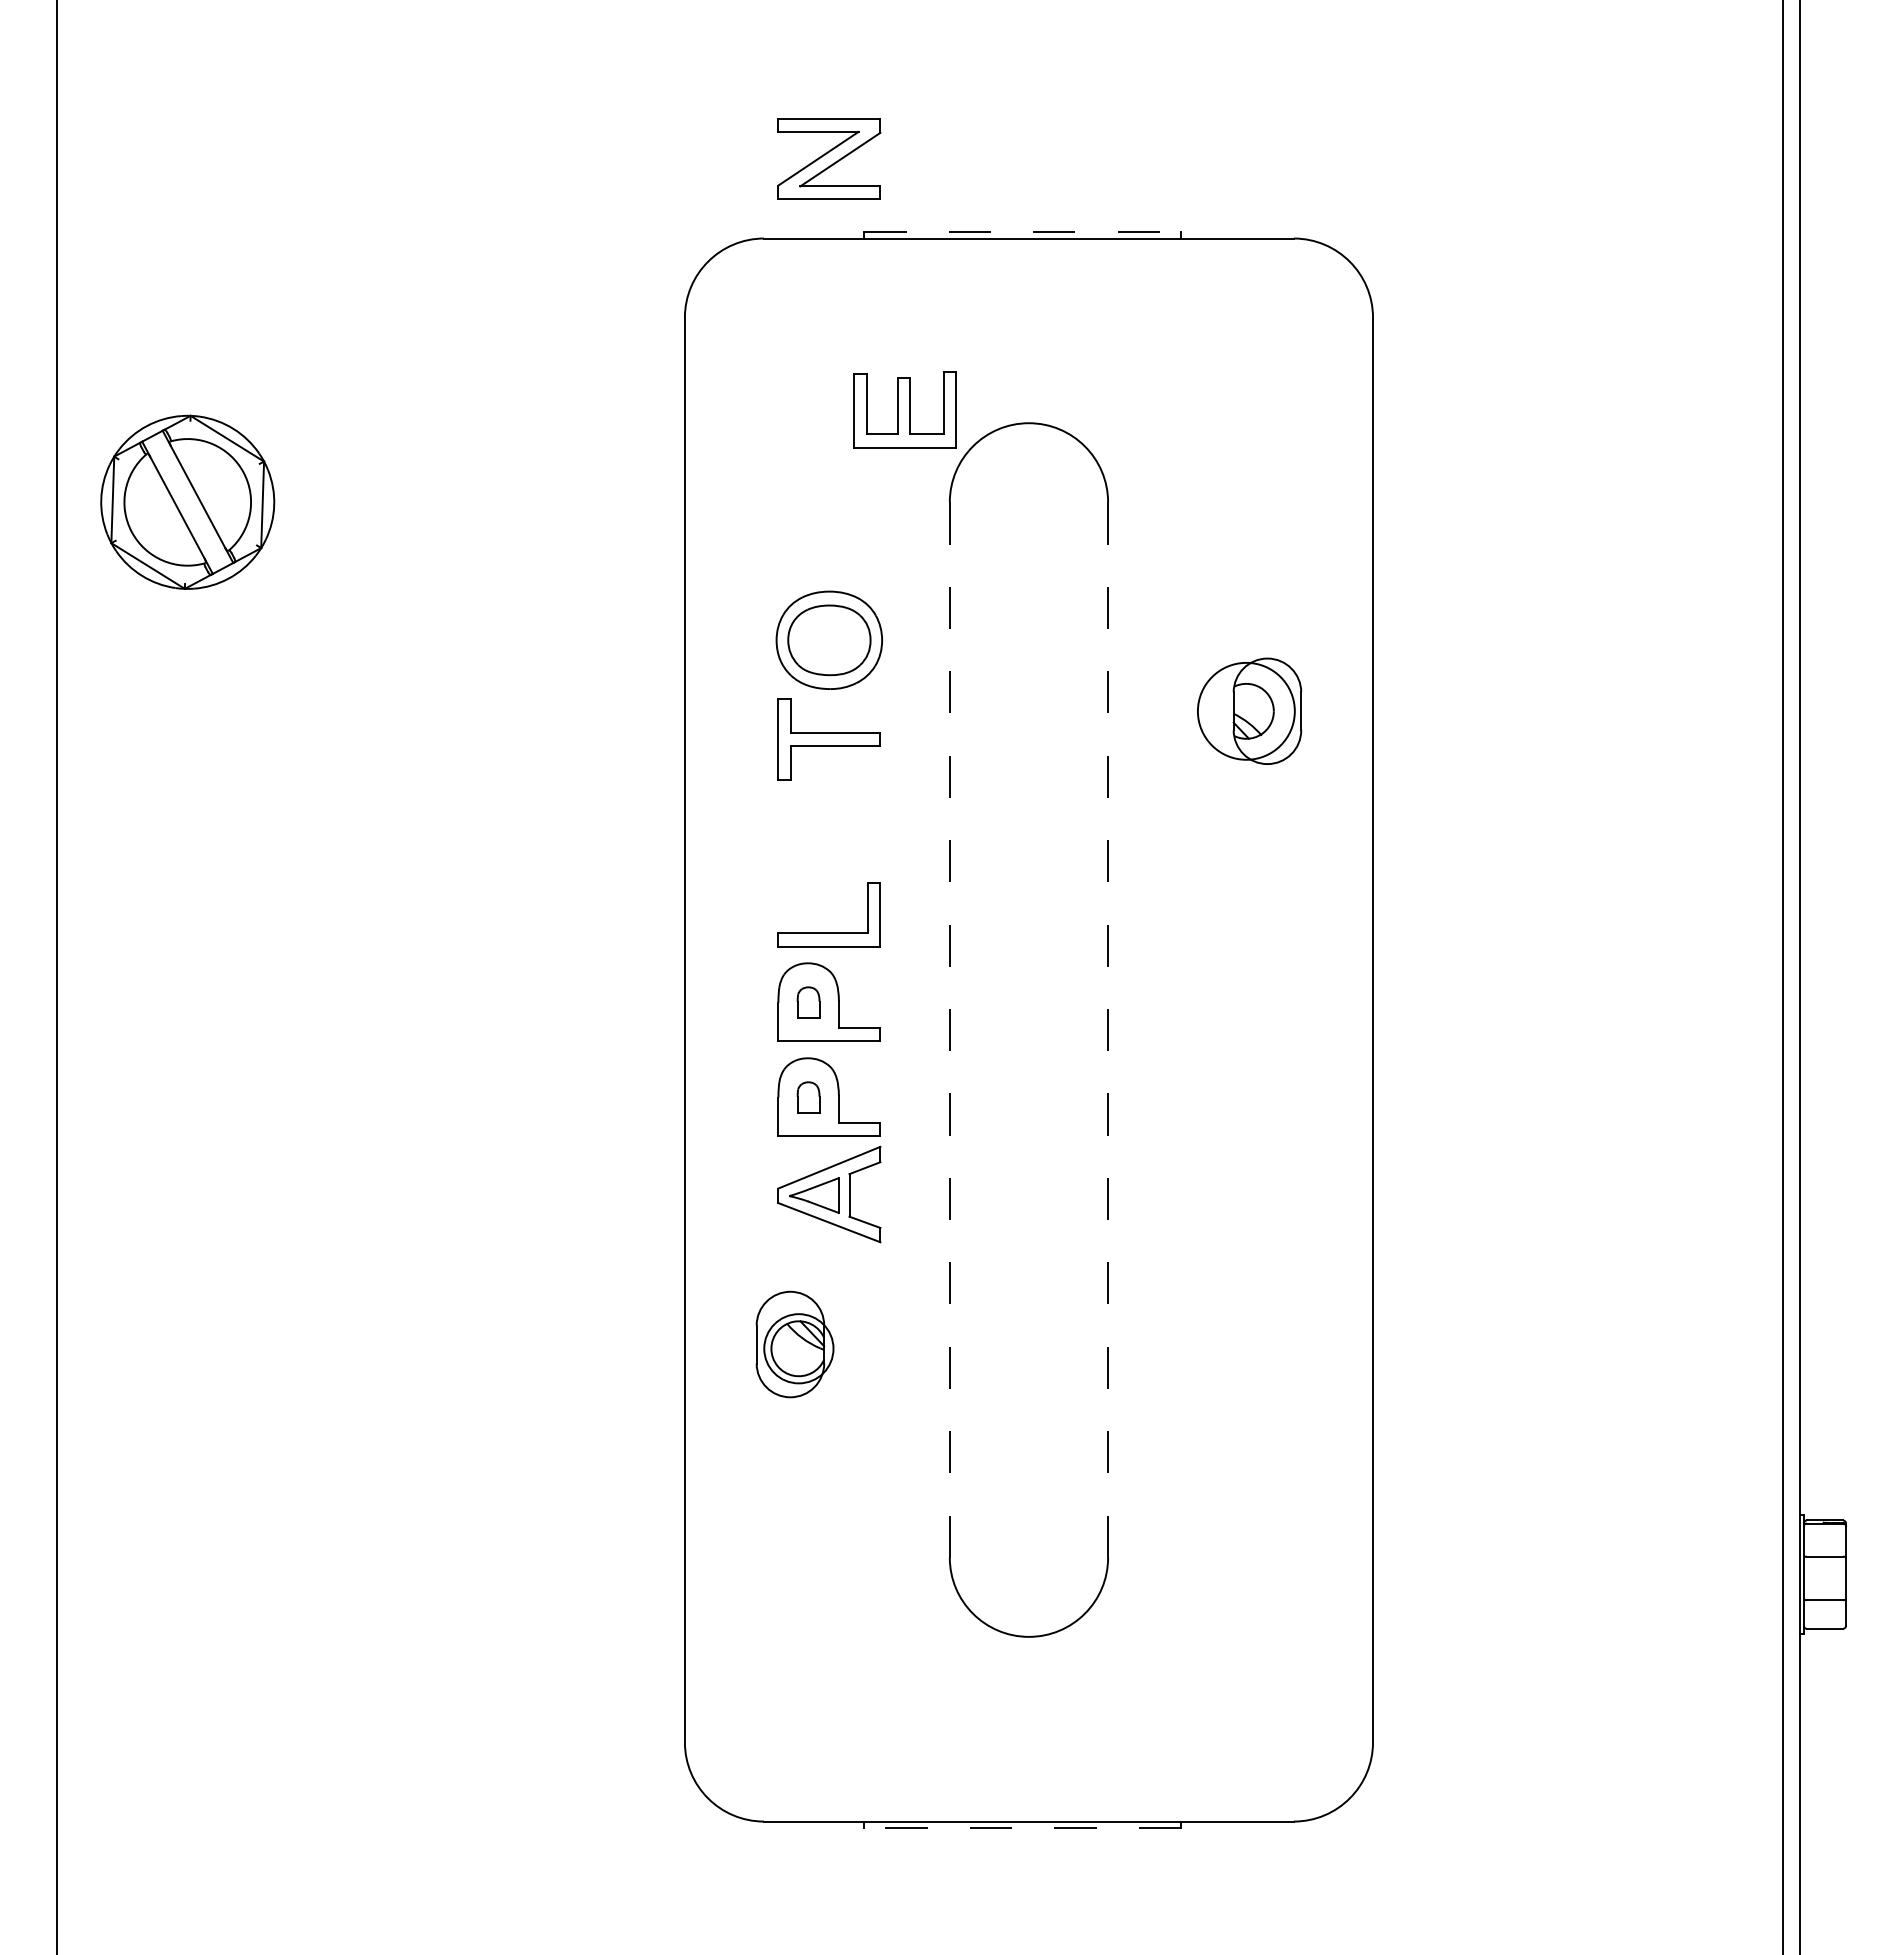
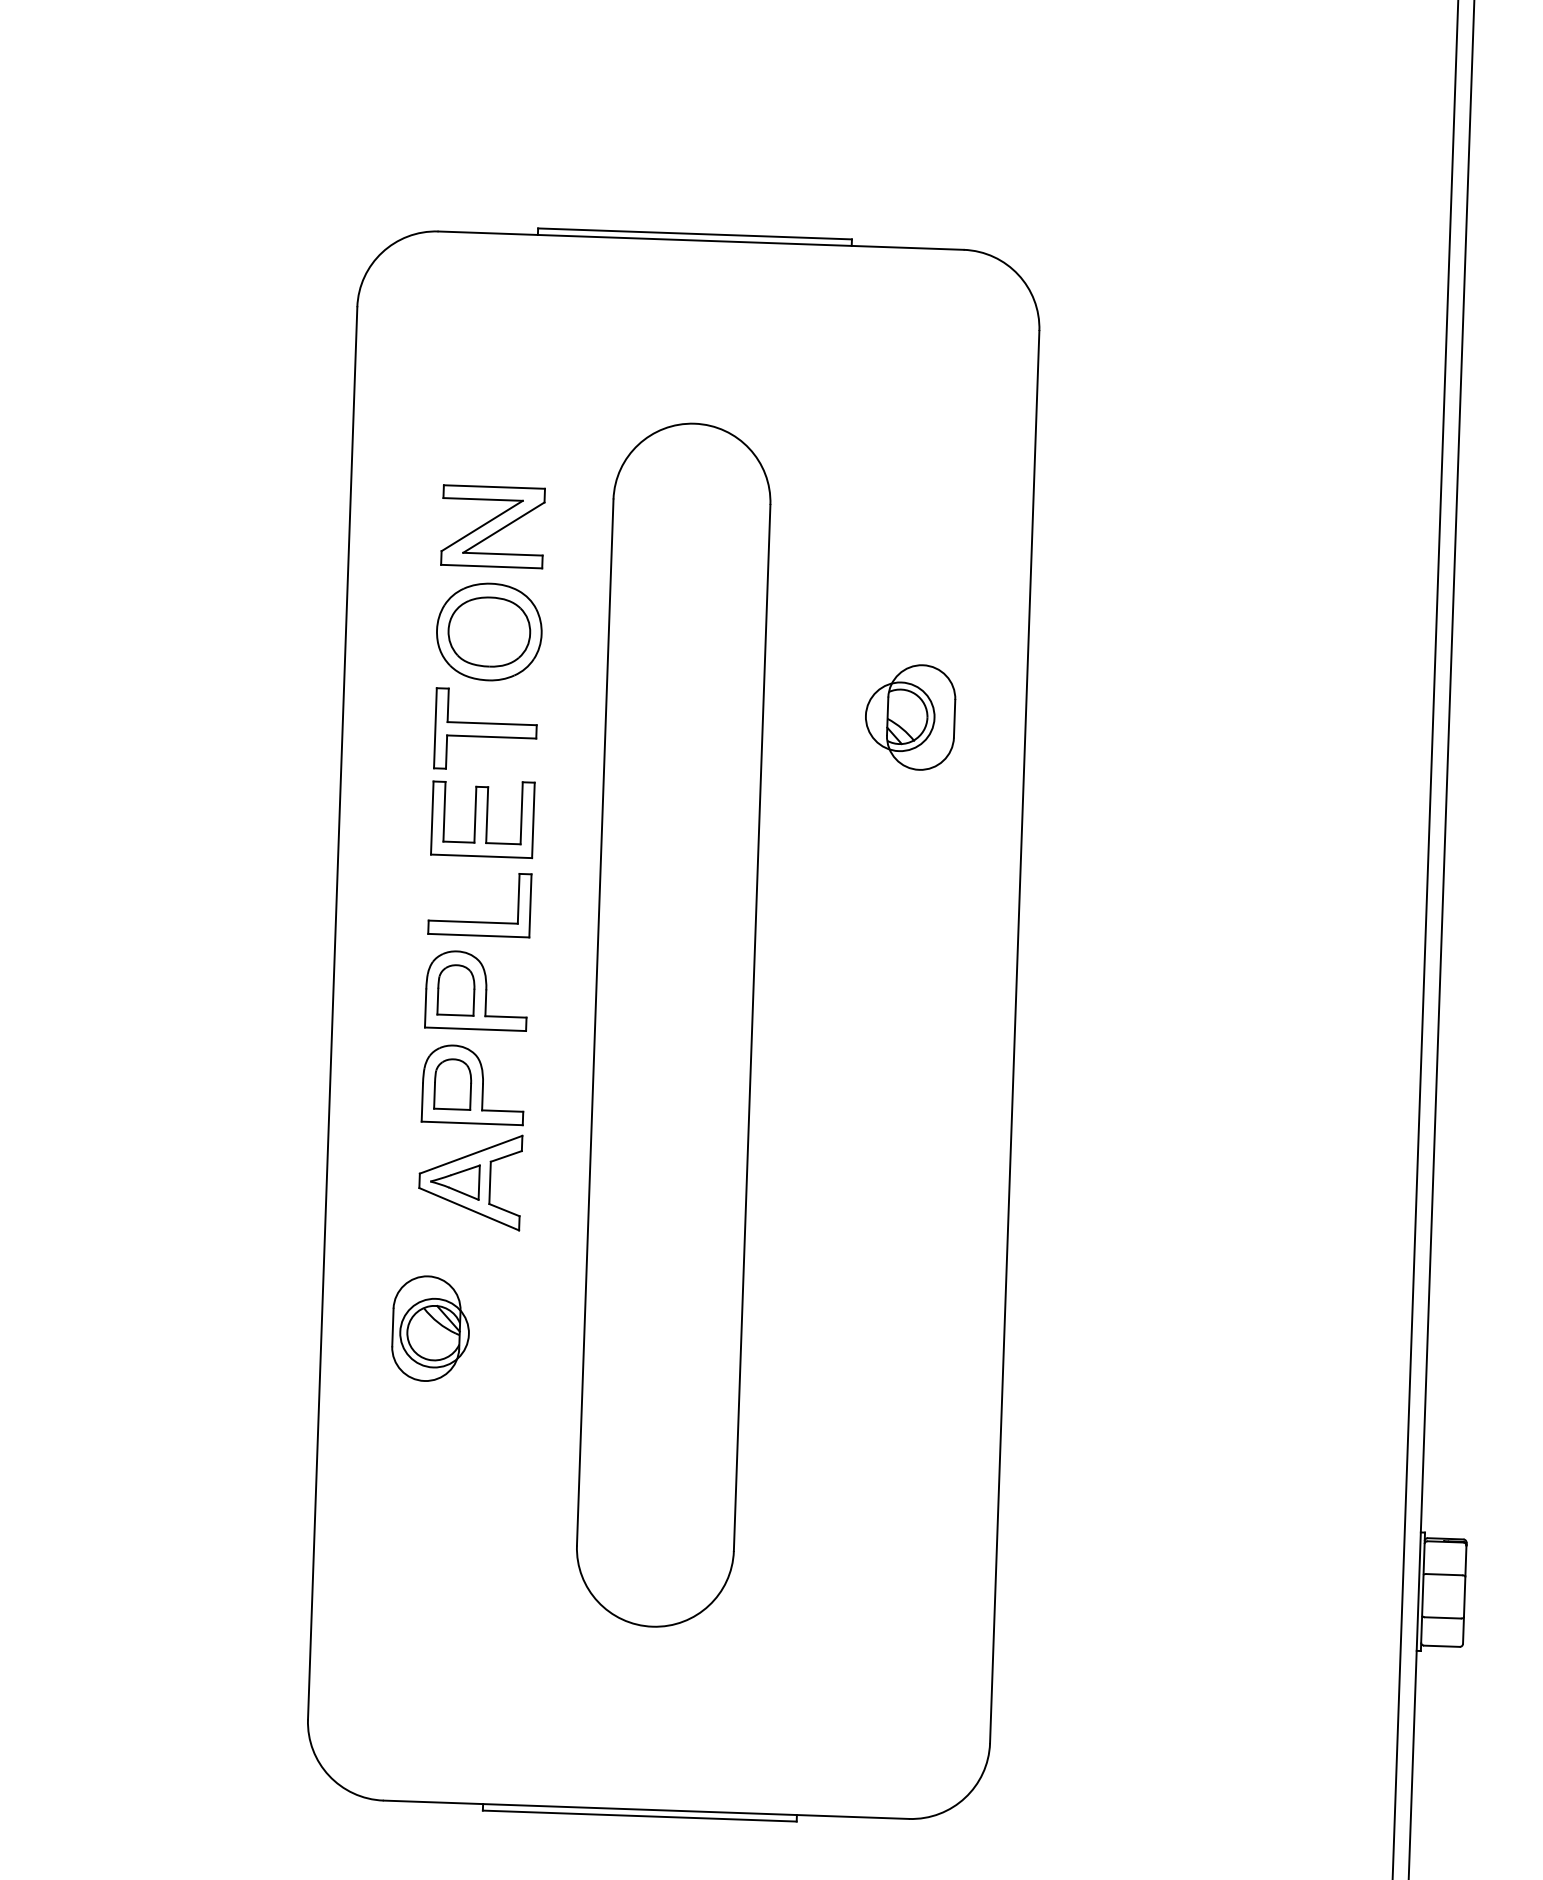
part: (829, 158) -> (493, 526), moved
line: (1023, 231) -> (695, 233), dashed -> solid
part: (904, 409) -> (481, 818), moved
circle: (1245, 710) -> (899, 715), size x0.71
part: (808, 1002) -> (456, 990), size x1.67
line: (949, 1030) -> (594, 1022), dashed -> solid
line: (1108, 1030) -> (752, 1028), dashed -> solid
part: (808, 1097) -> (452, 1084), size x1.67
line: (1022, 1828) -> (639, 1816), dashed -> solid

